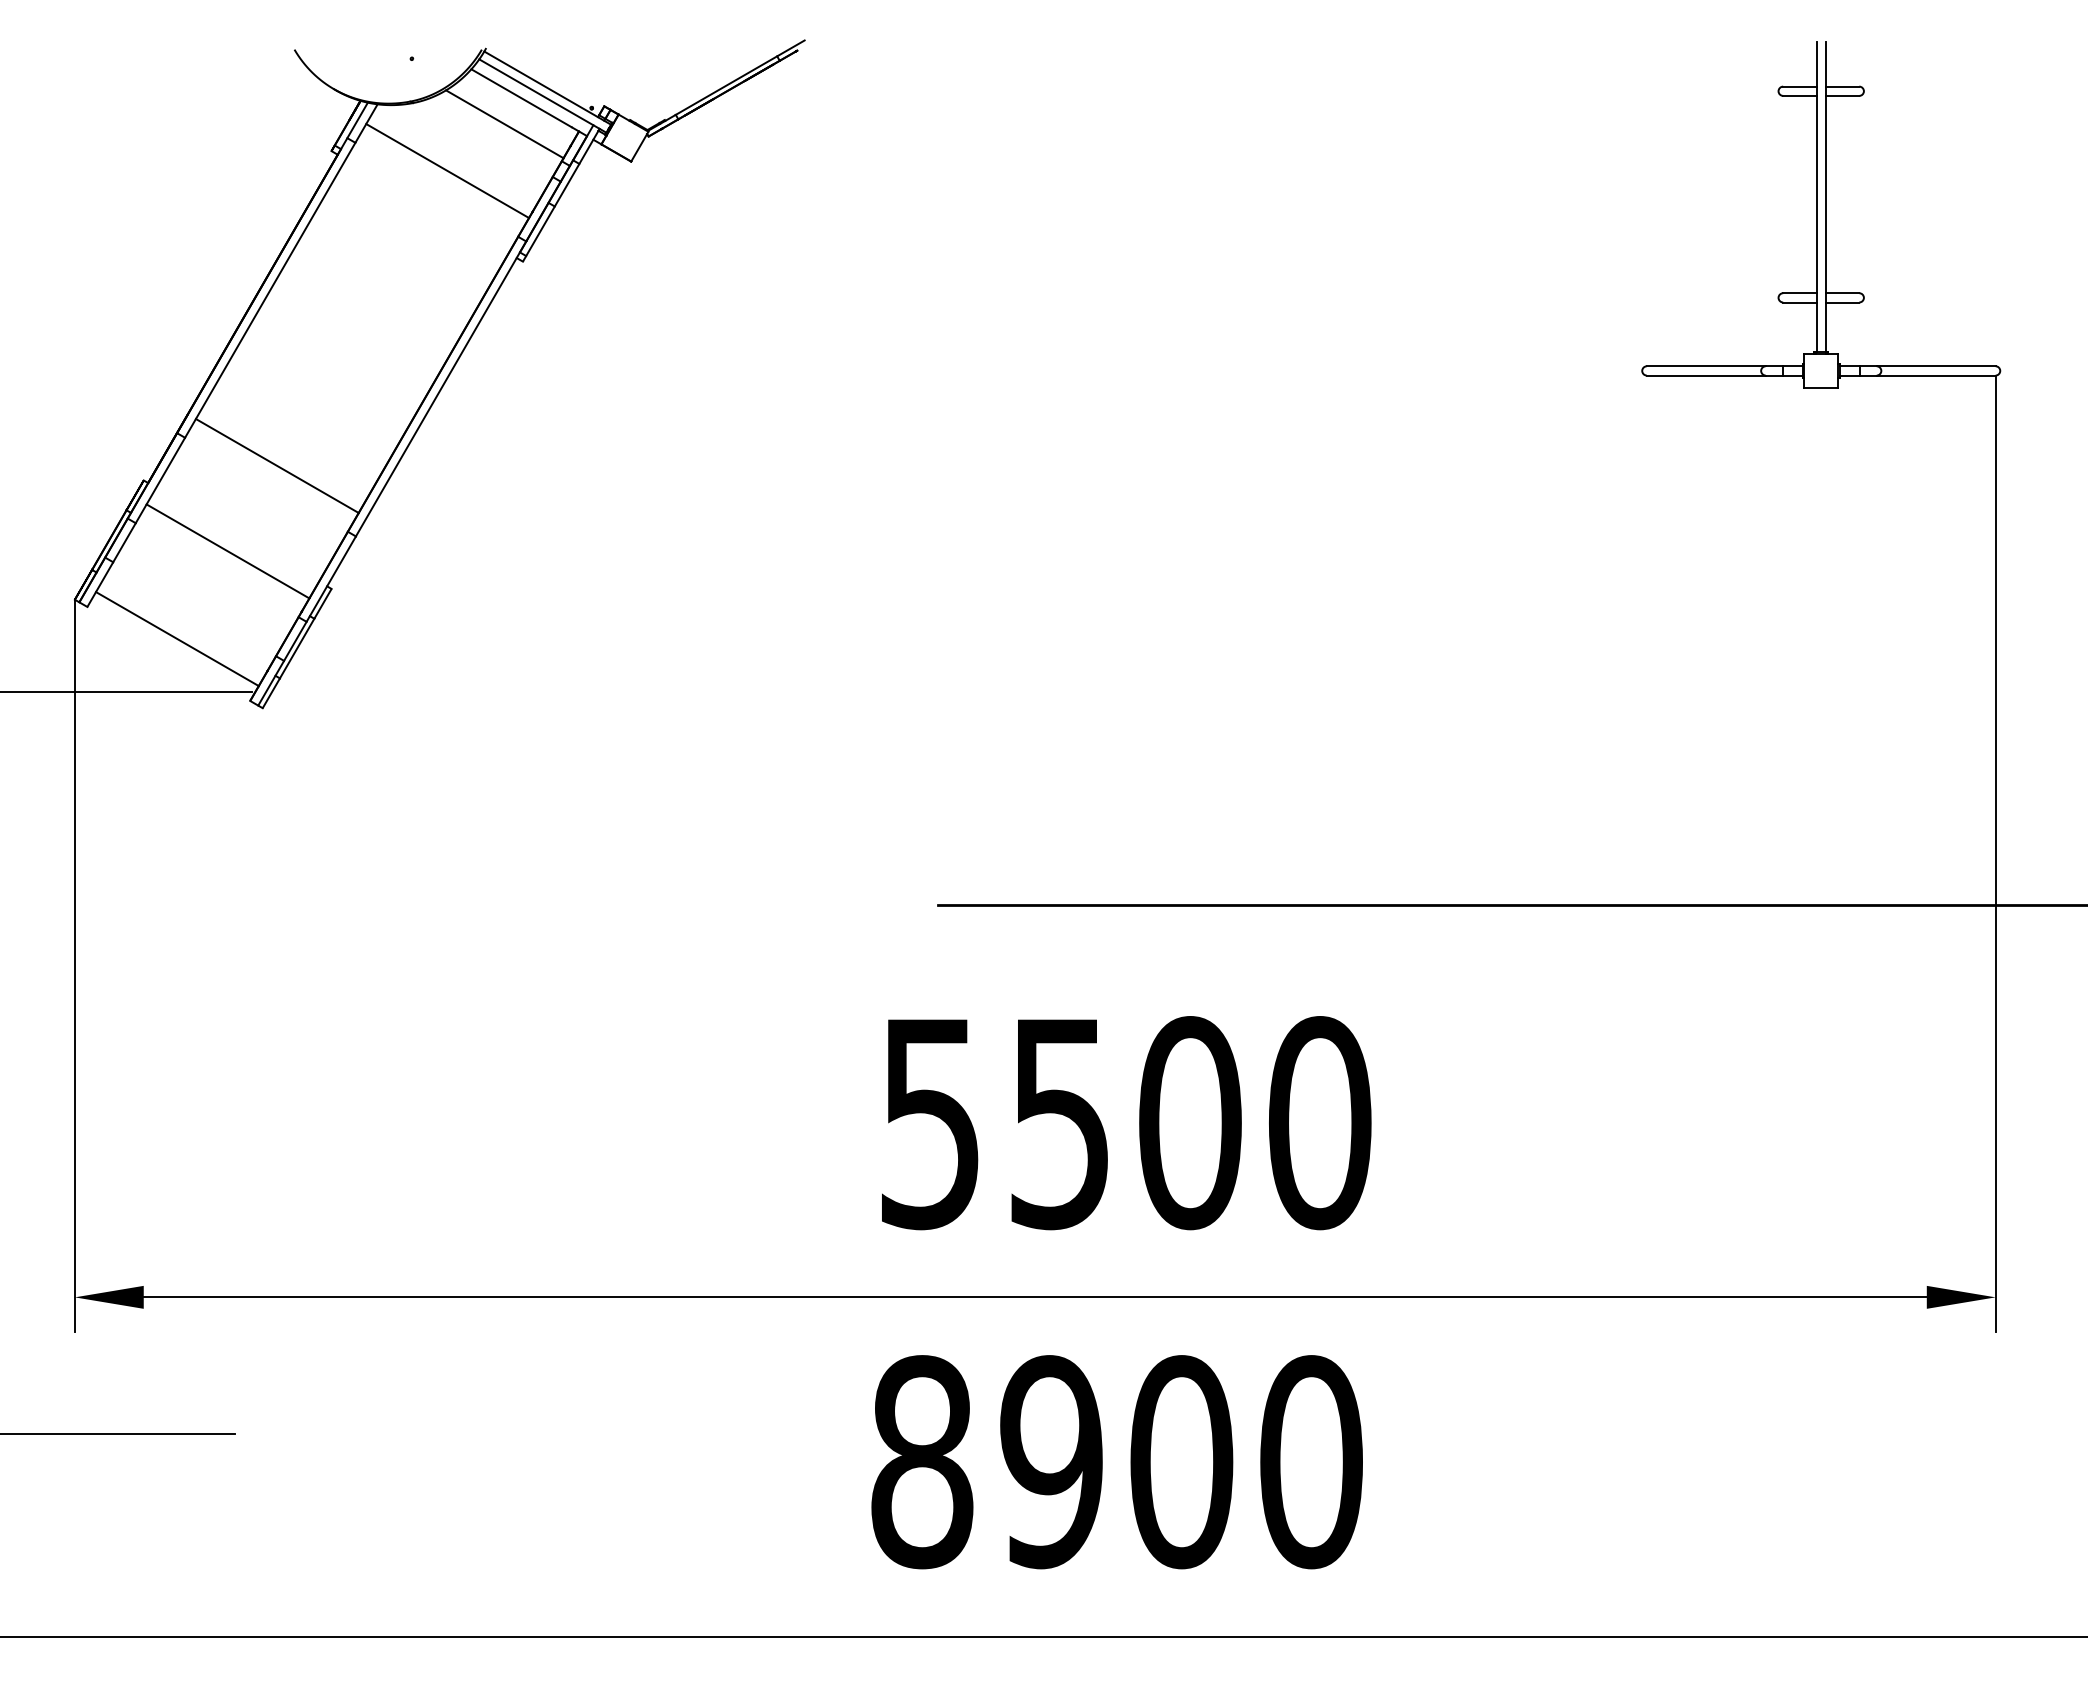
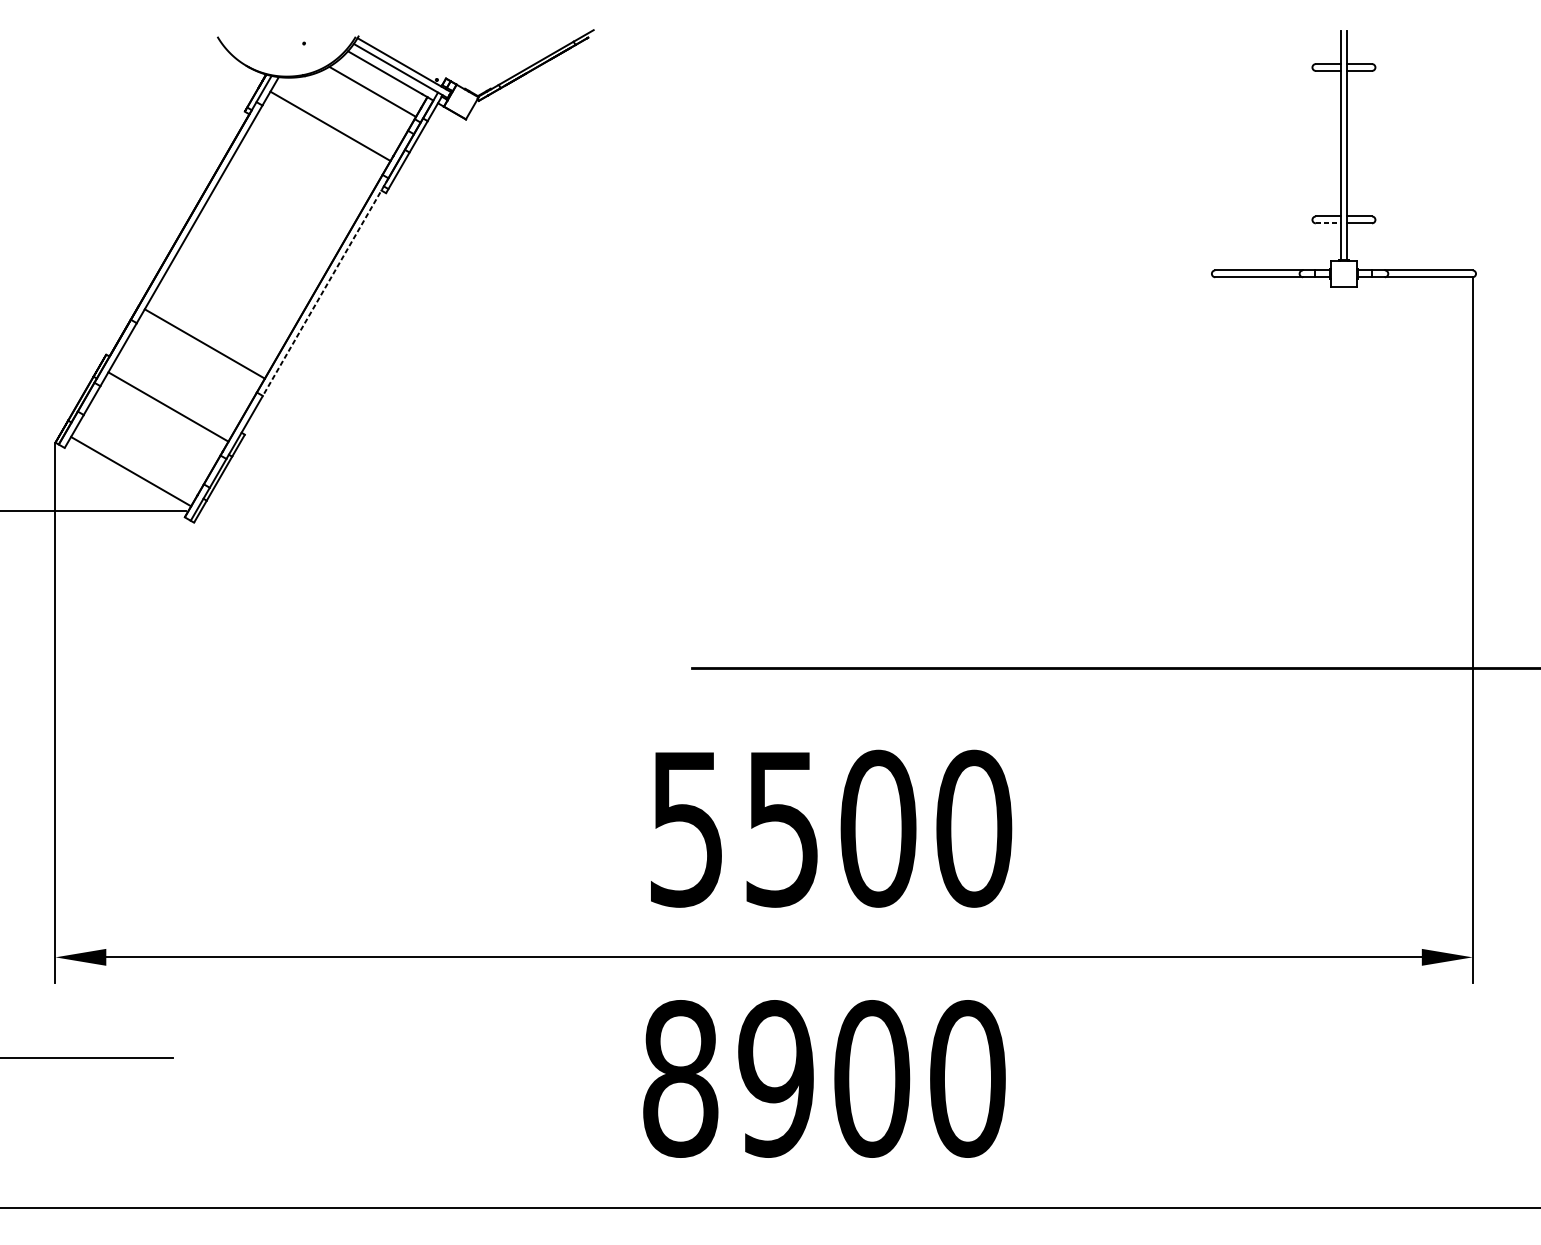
line: (1799, 302) -> (1327, 223), solid -> dashed
line: (440, 389) -> (325, 287), solid -> dashed

